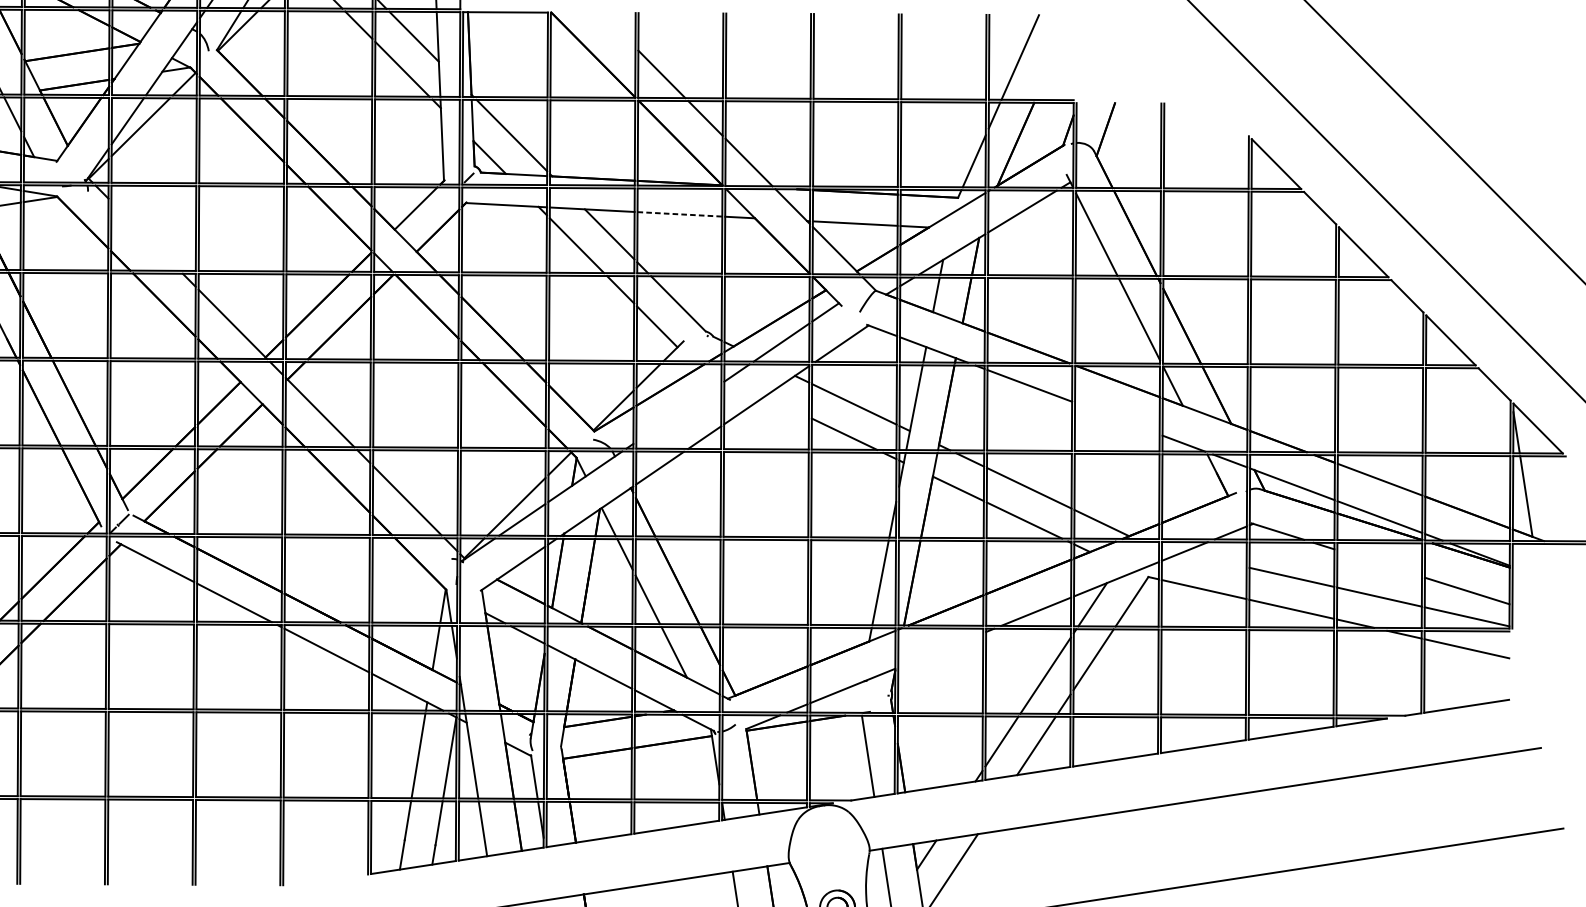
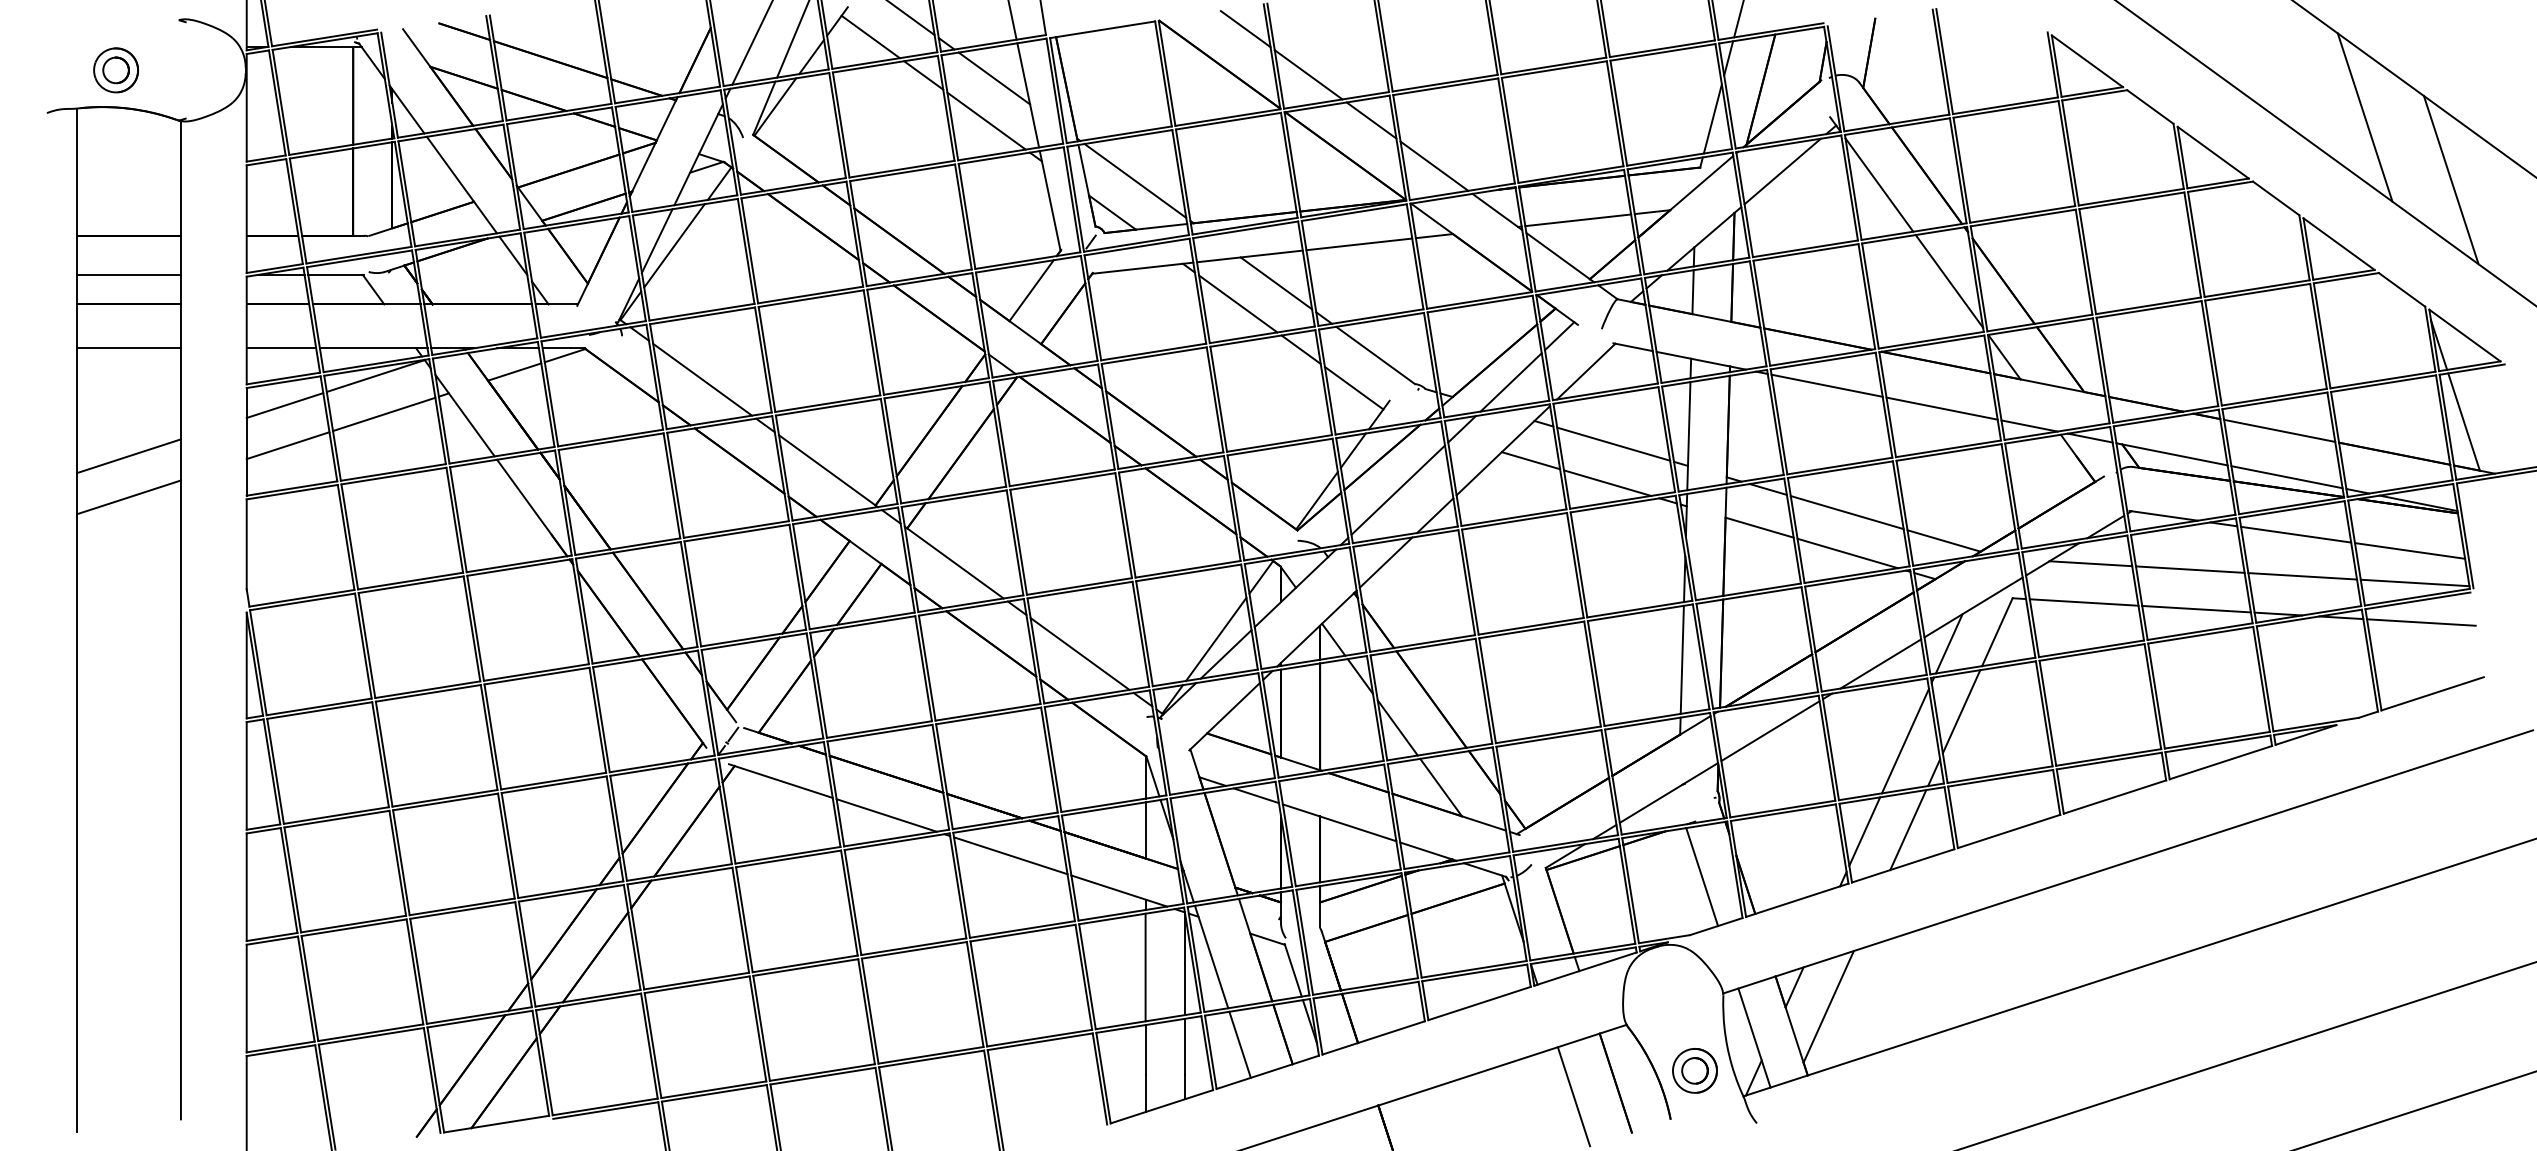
line: (618, 30) -> (1245, 29), added
line: (680, 214) -> (1359, 244), dashed -> solid
line: (145, 236) -> (702, 379), added
line: (1487, 244) -> (2364, 117), added
line: (1546, 303) -> (2450, 179), added
line: (786, 406) -> (1530, 460), added
line: (679, 412) -> (1398, 489), added
line: (1116, 418) -> (1941, 408), added
line: (1214, 559) -> (2090, 563), added
line: (1380, 563) -> (2296, 534), added
line: (940, 650) -> (1770, 731), added

